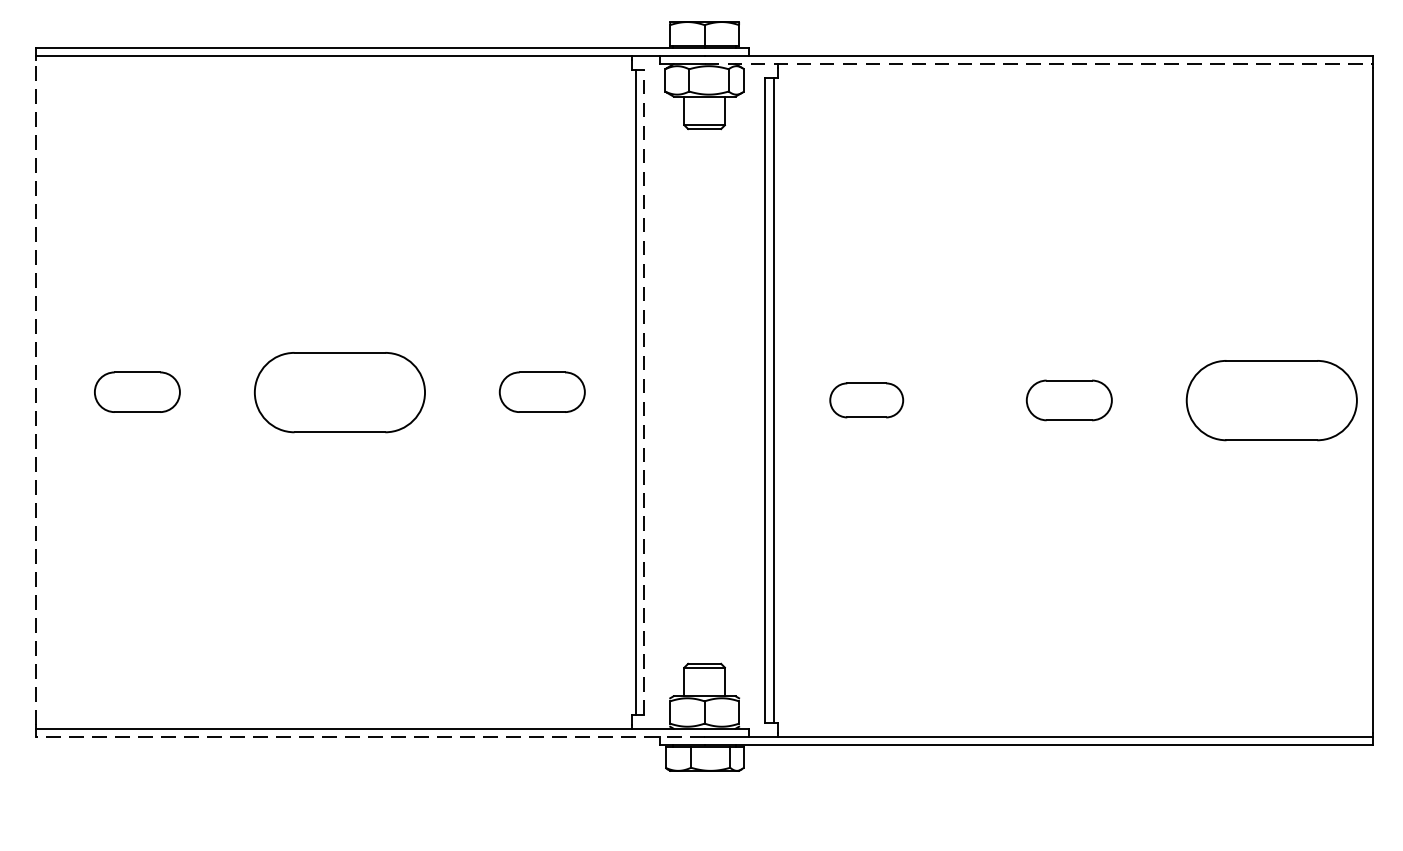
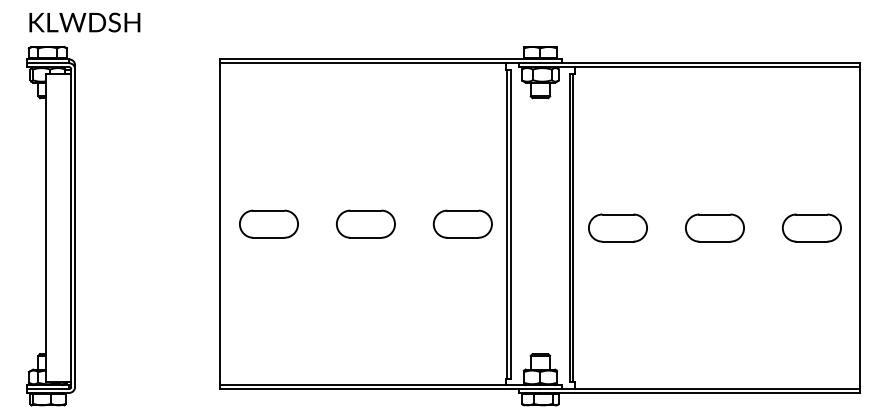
line: (1039, 64) -> (700, 67), dashed -> solid
line: (36, 390) -> (220, 223), dashed -> solid
part: (136, 390) -> (268, 223), size x1.43
part: (339, 390) -> (365, 223), size x0.71
part: (541, 390) -> (462, 223), size x1.43
line: (644, 390) -> (511, 223), dashed -> solid
part: (865, 399) -> (617, 227), size x1.67
part: (1068, 399) -> (714, 227), size x1.43
part: (1271, 399) -> (811, 227), size x0.71
line: (370, 737) -> (380, 389), dashed -> solid

